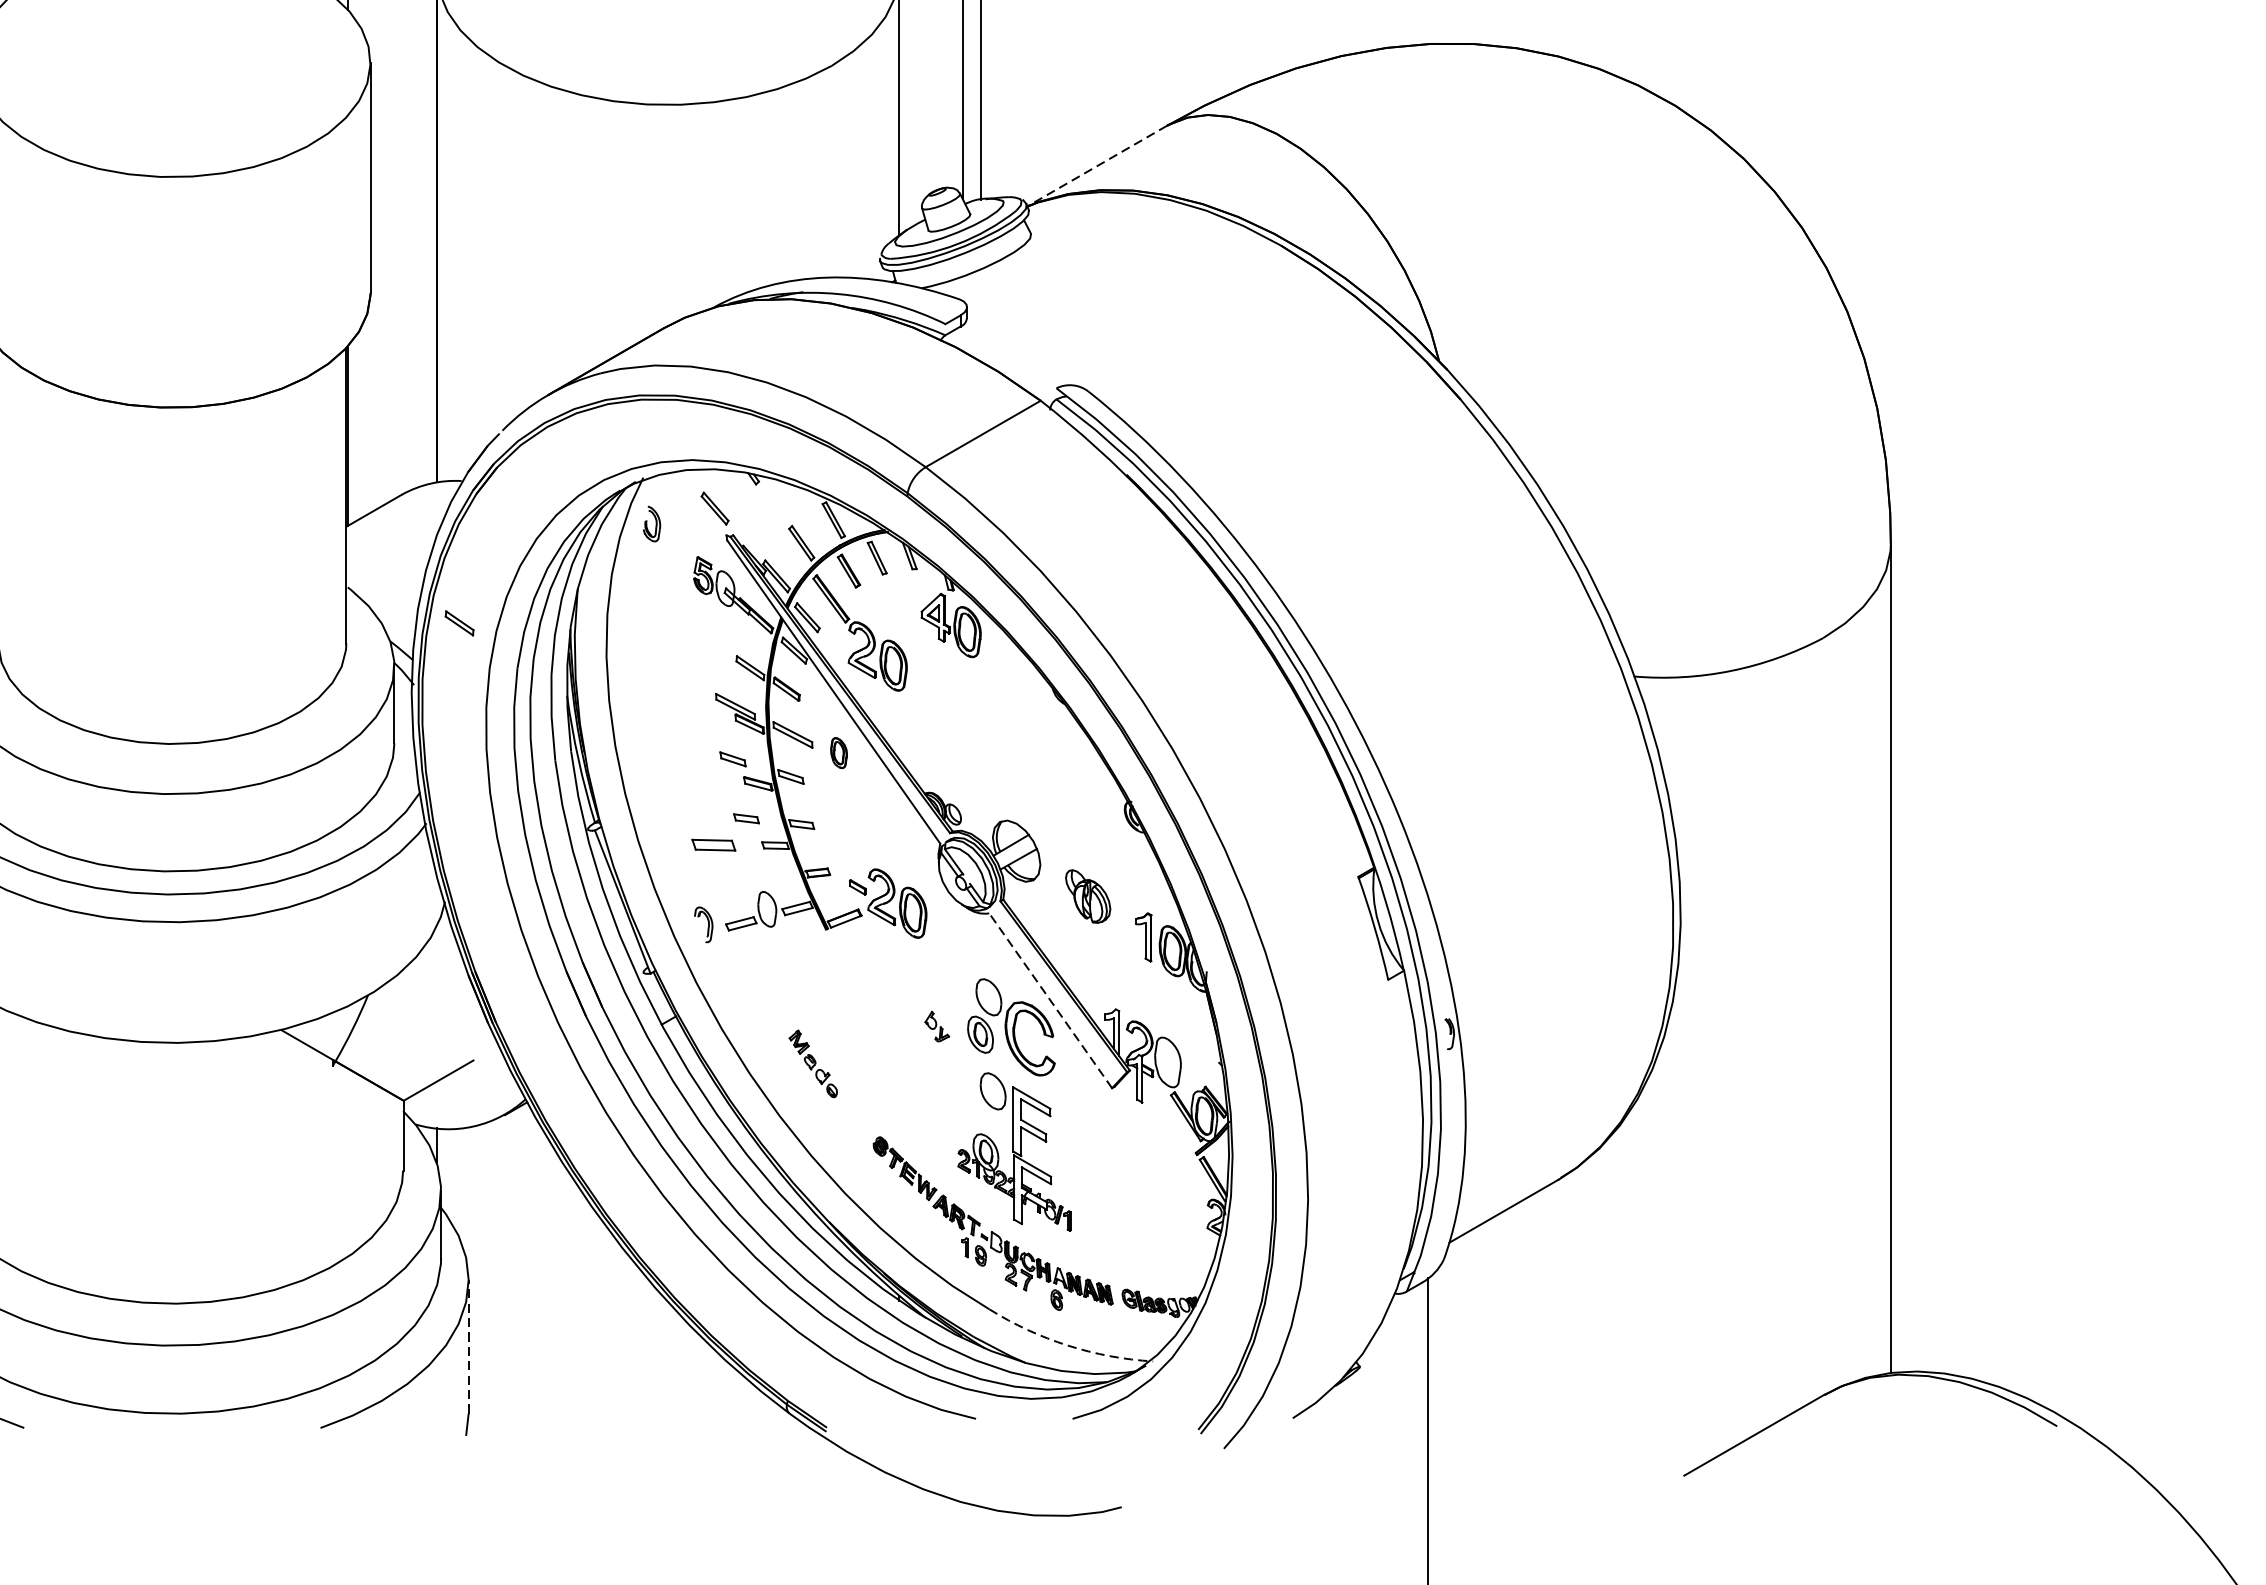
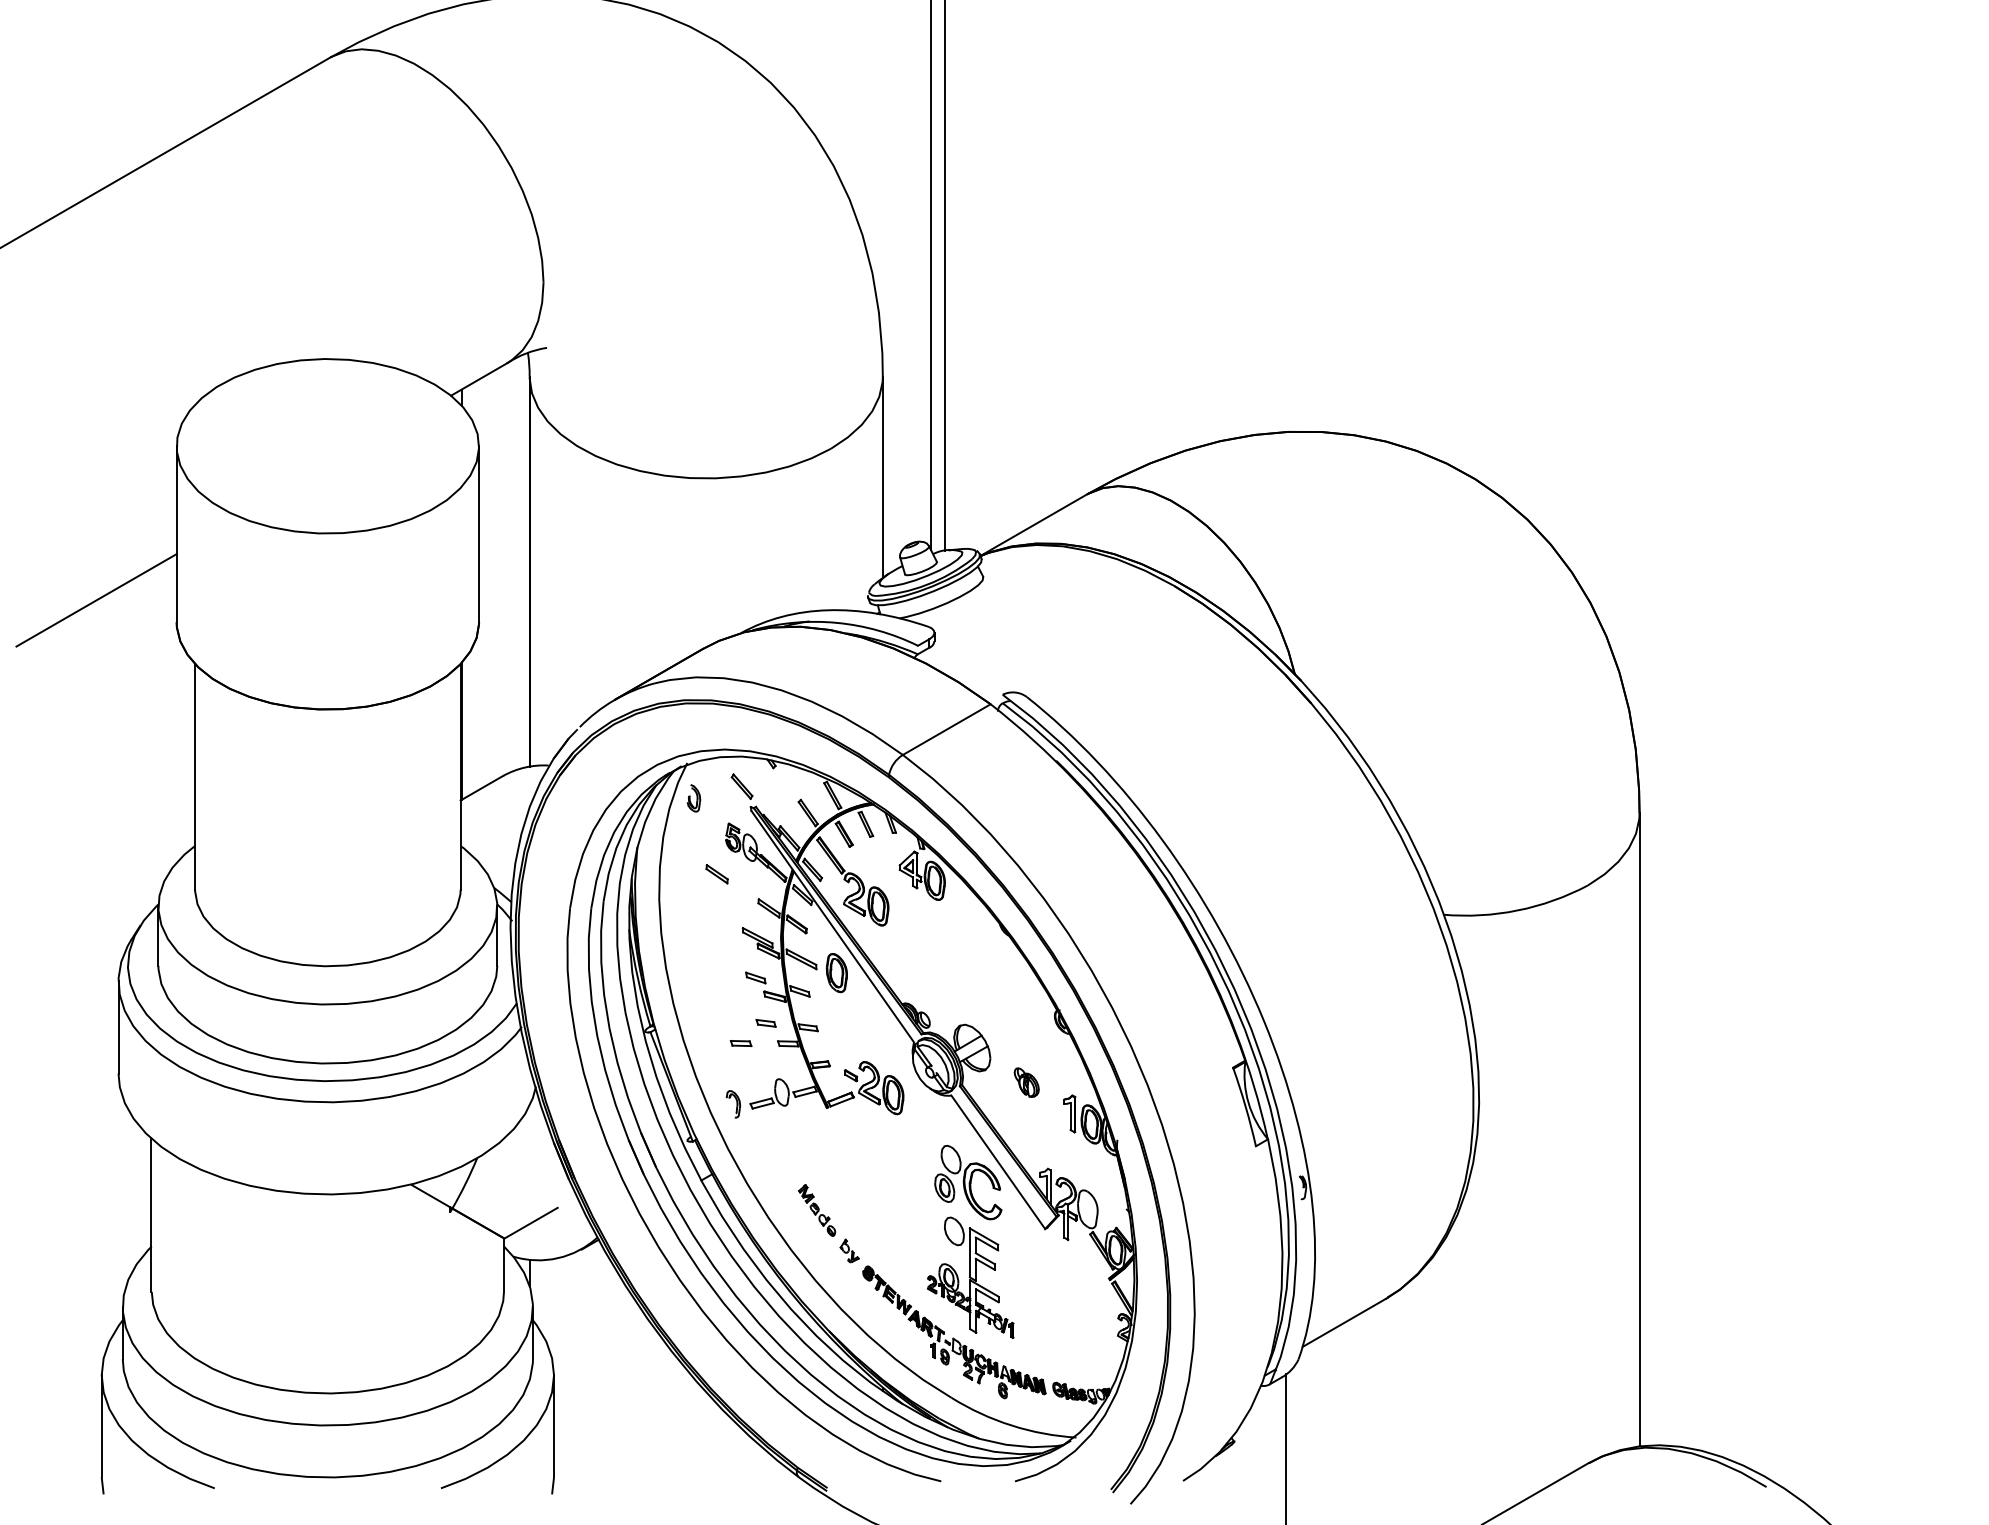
line: (1096, 166) -> (1033, 525), dashed -> solid
part: (458, 623) -> (716, 874), moved
part: (838, 753) -> (836, 973), size x1.67
part: (712, 845) -> (740, 1043), size x0.62
part: (1087, 896) -> (1026, 1082), size x0.71
line: (1050, 1001) -> (998, 1162), dashed -> solid
part: (936, 1025) -> (849, 1250), moved
line: (469, 1345) -> (554, 1425), dashed -> solid
arc: (1068, 1345) -> (1011, 1425), dashed -> solid

